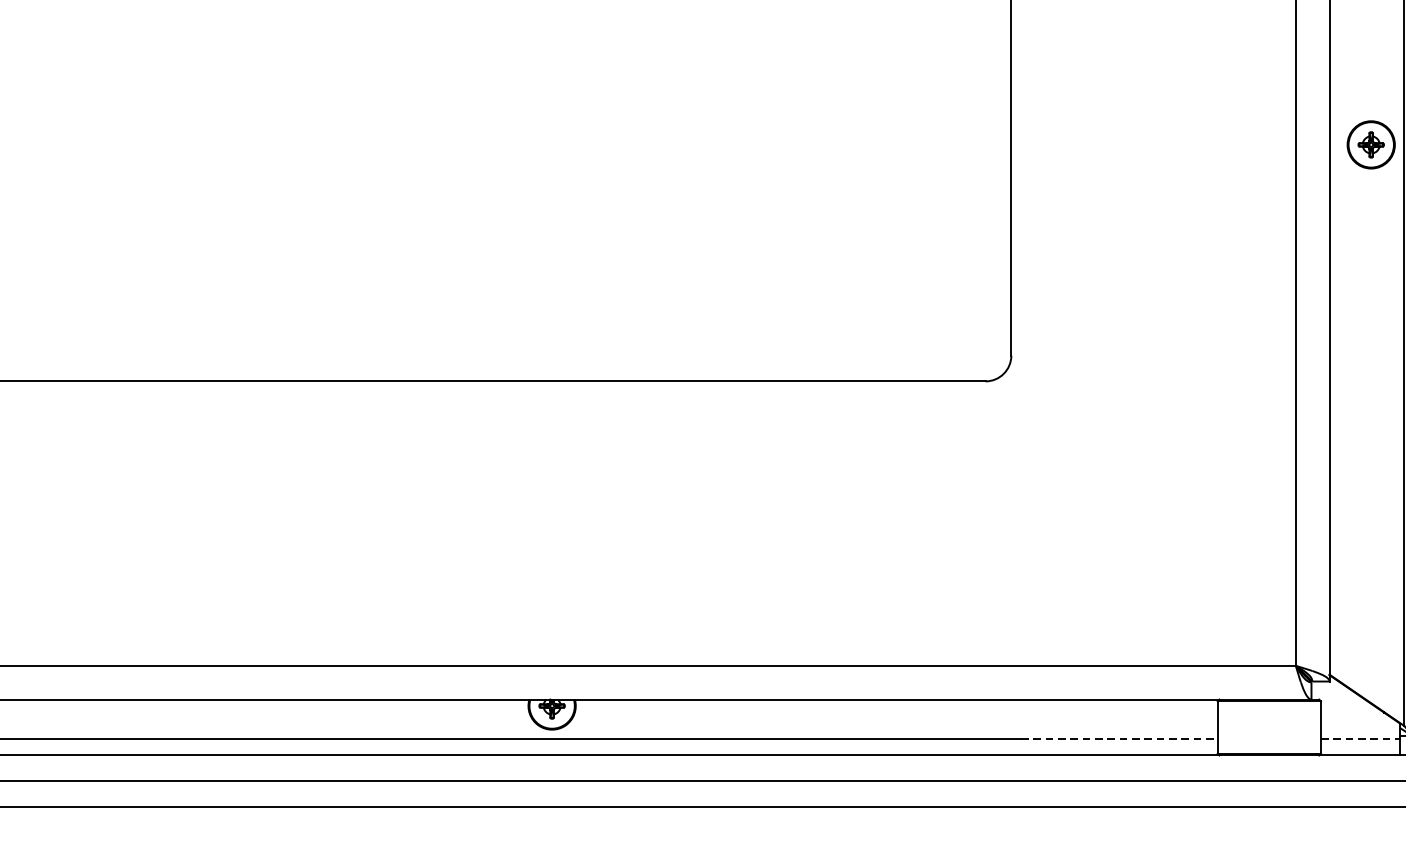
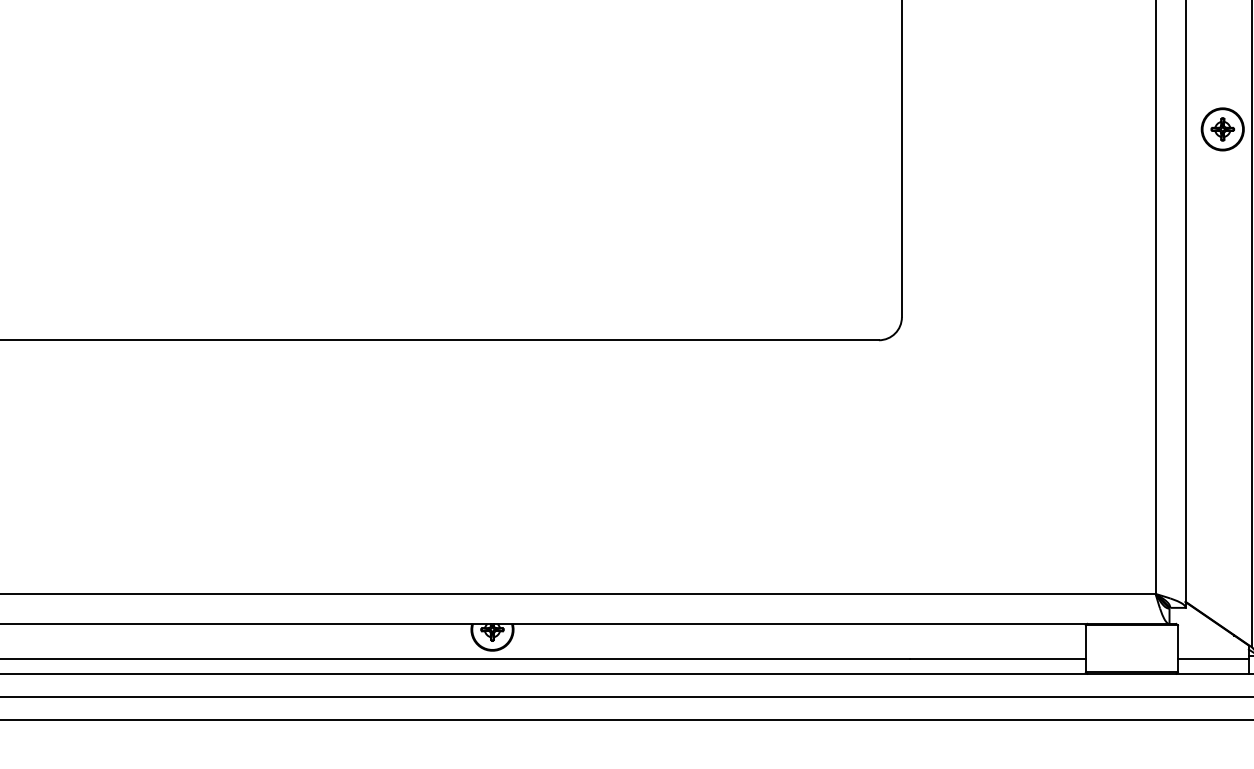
line: (1119, 739) -> (998, 659), dashed -> solid
line: (1360, 739) -> (1213, 659), dashed -> solid

